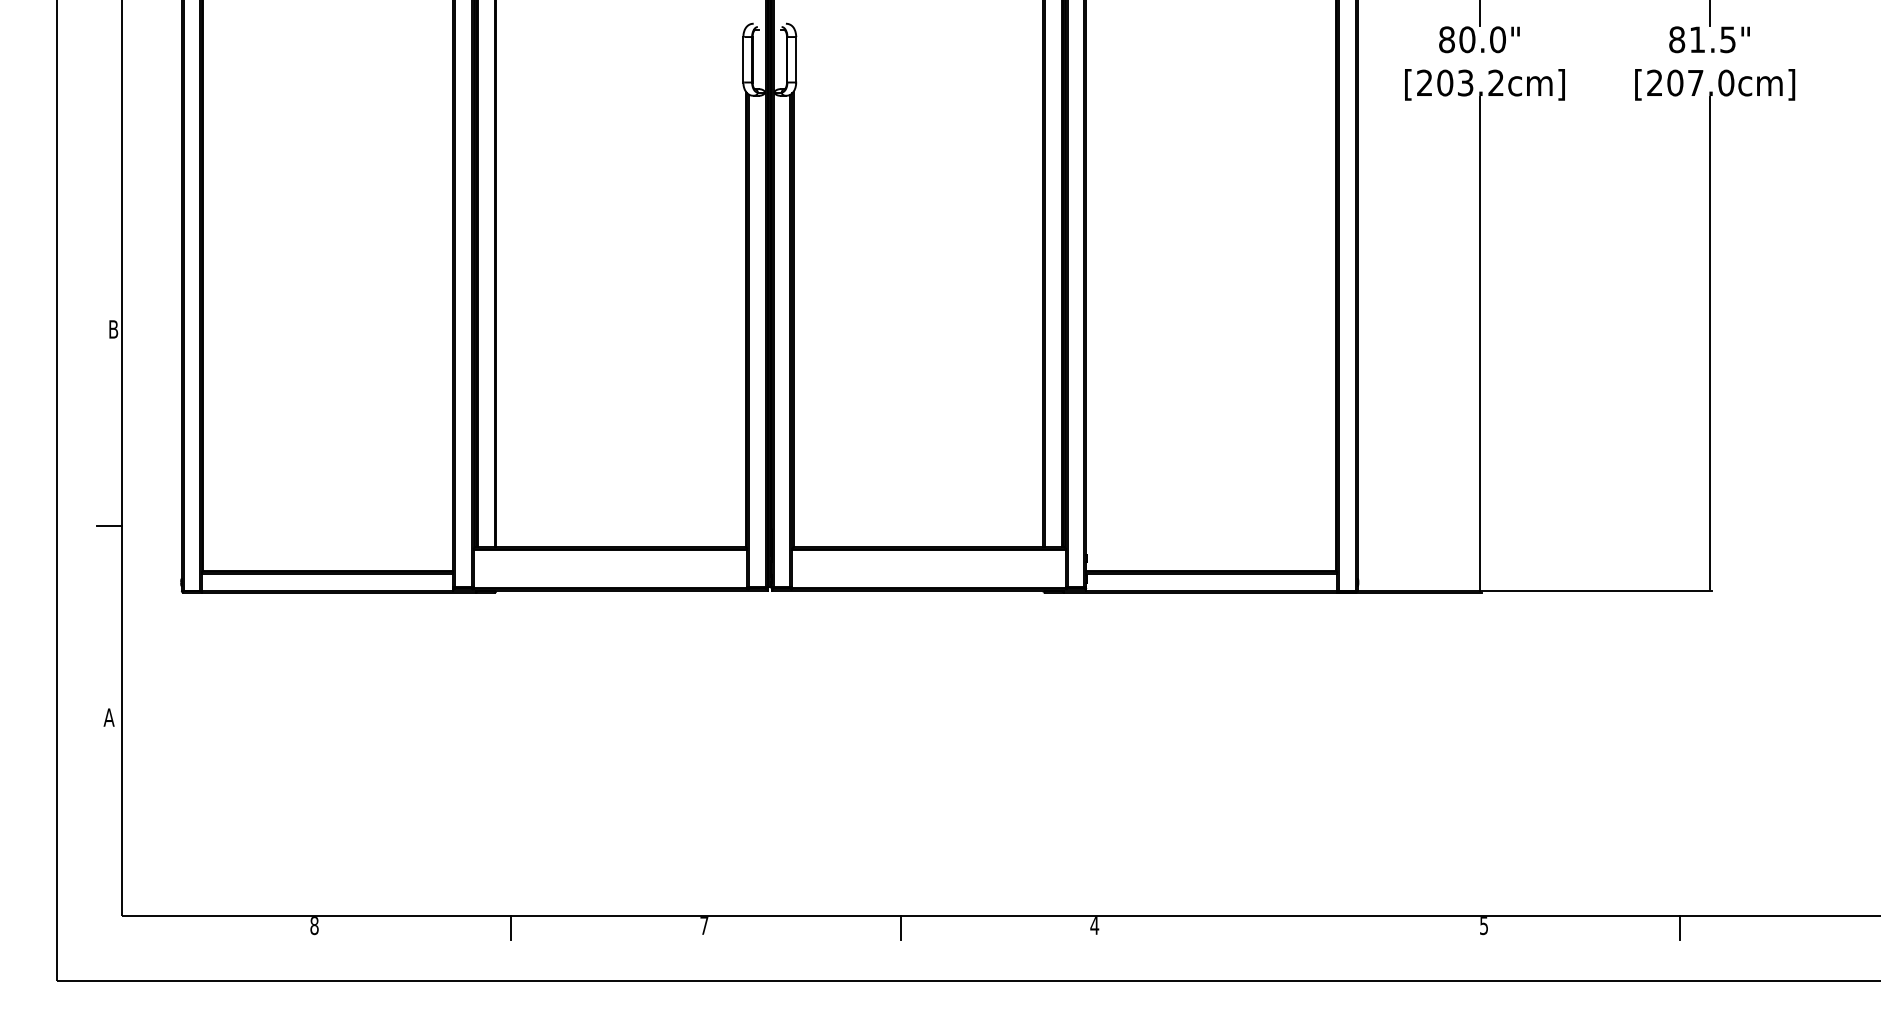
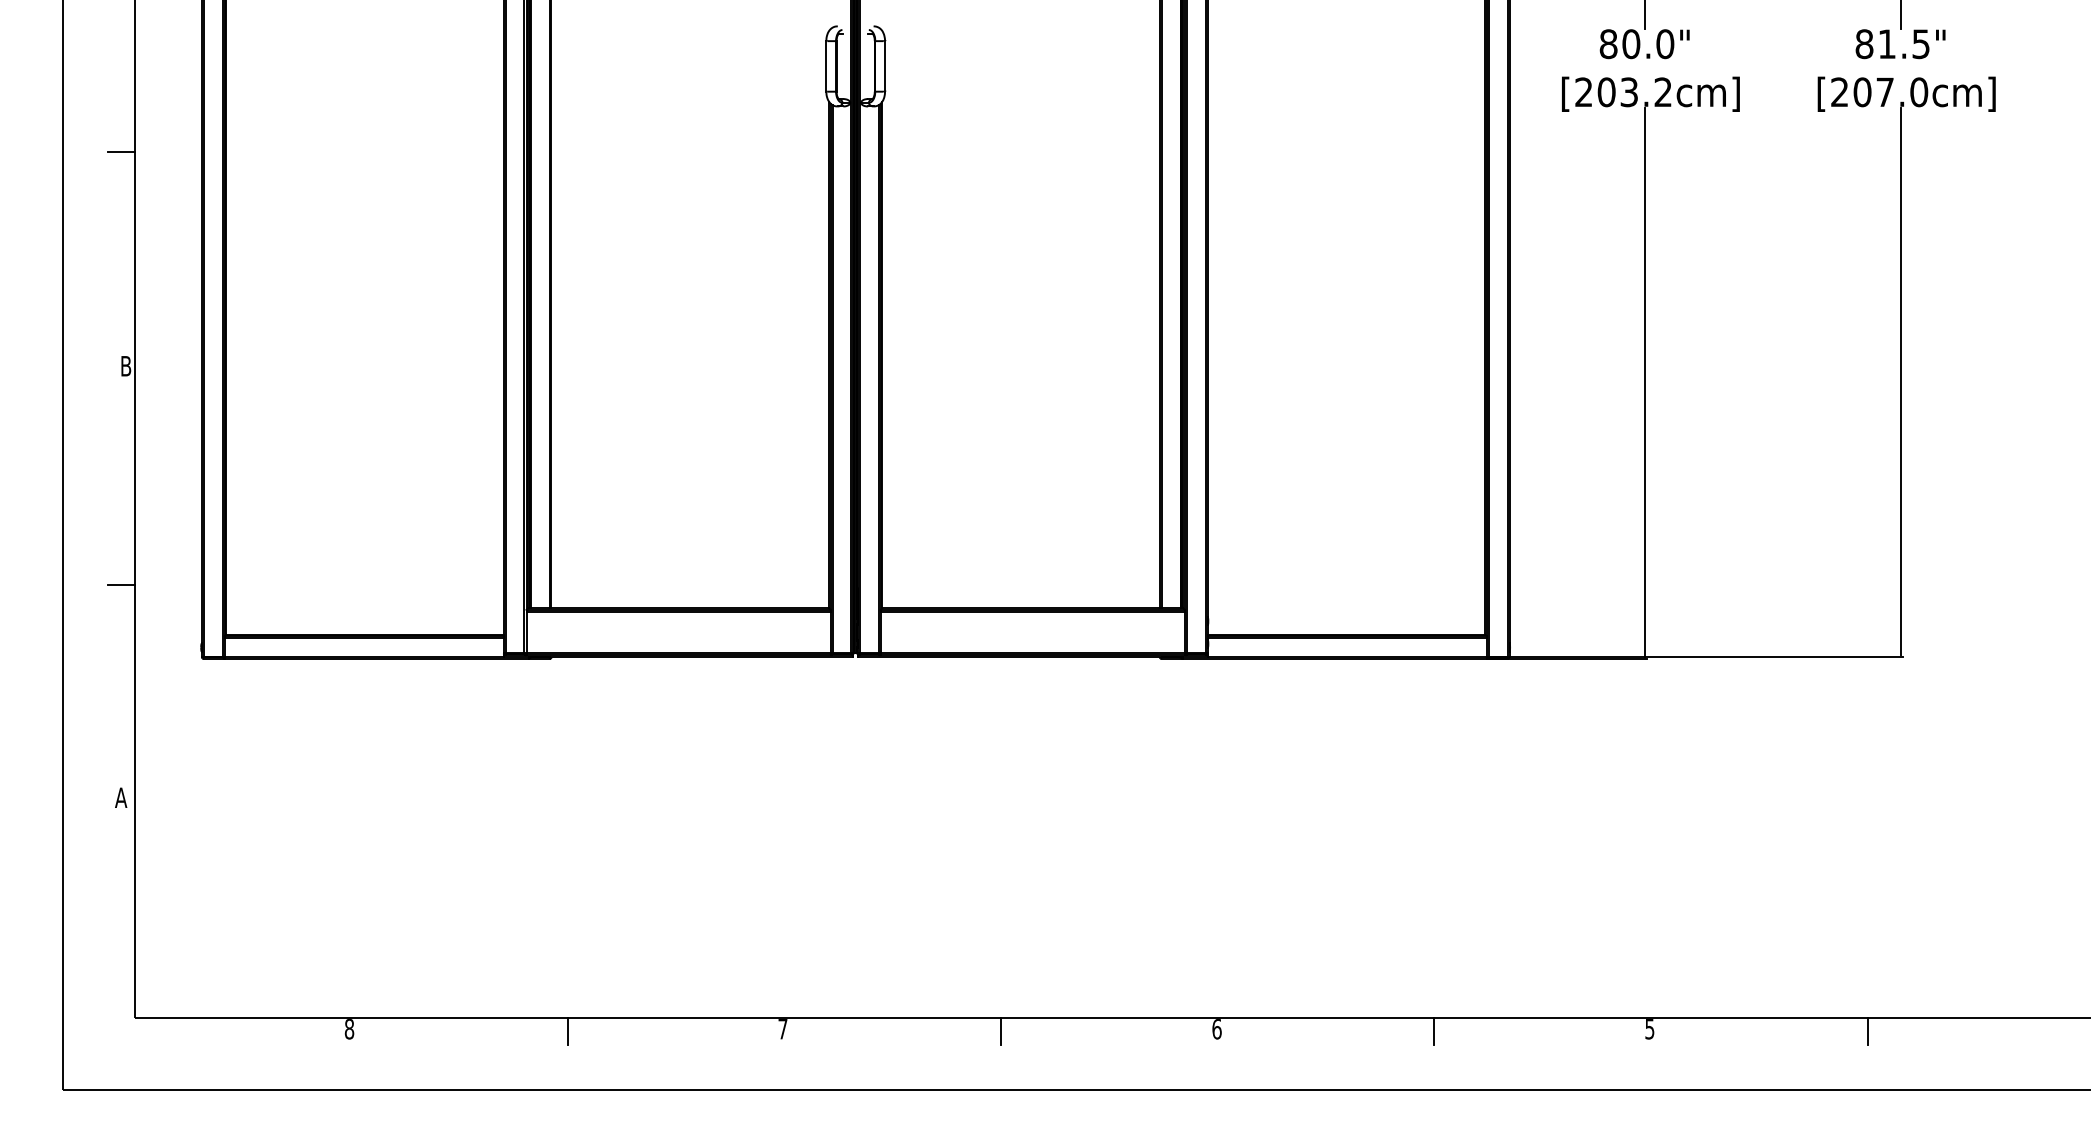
line: (108, 136) -> (120, 151), added
text: (1094, 925) -> (1216, 1029), 4 -> 6
line: (1290, 927) -> (1434, 1031), added

